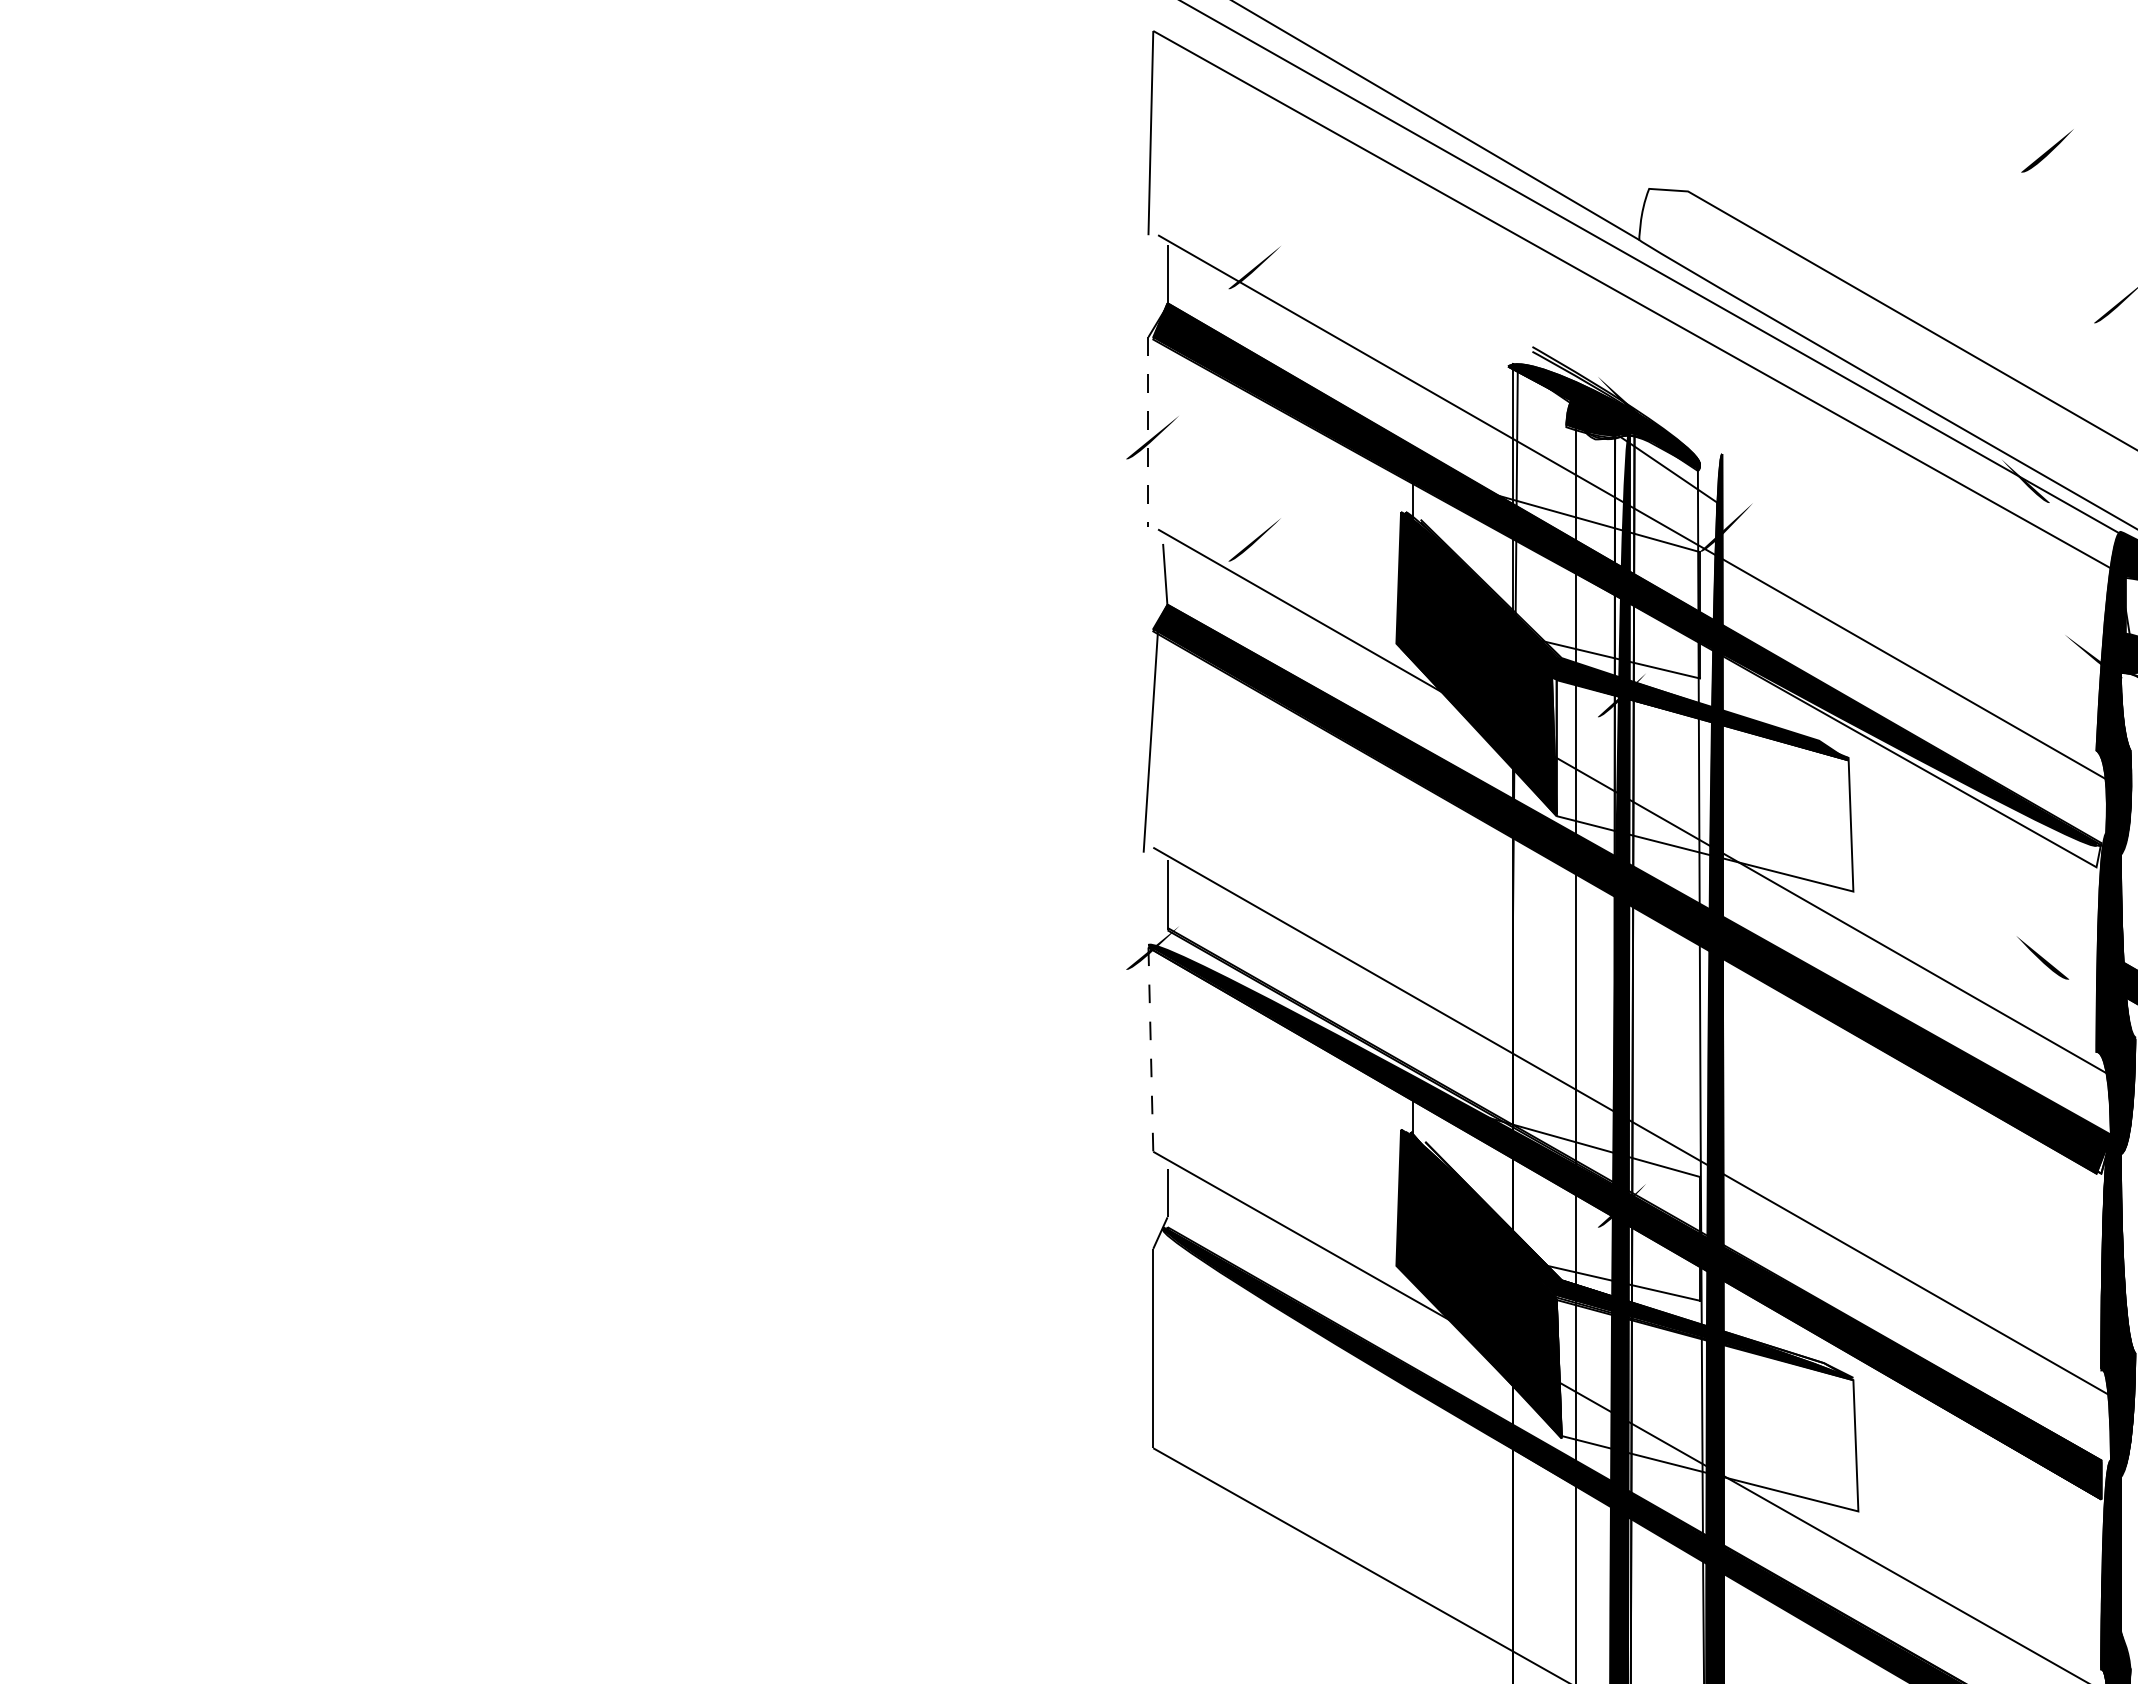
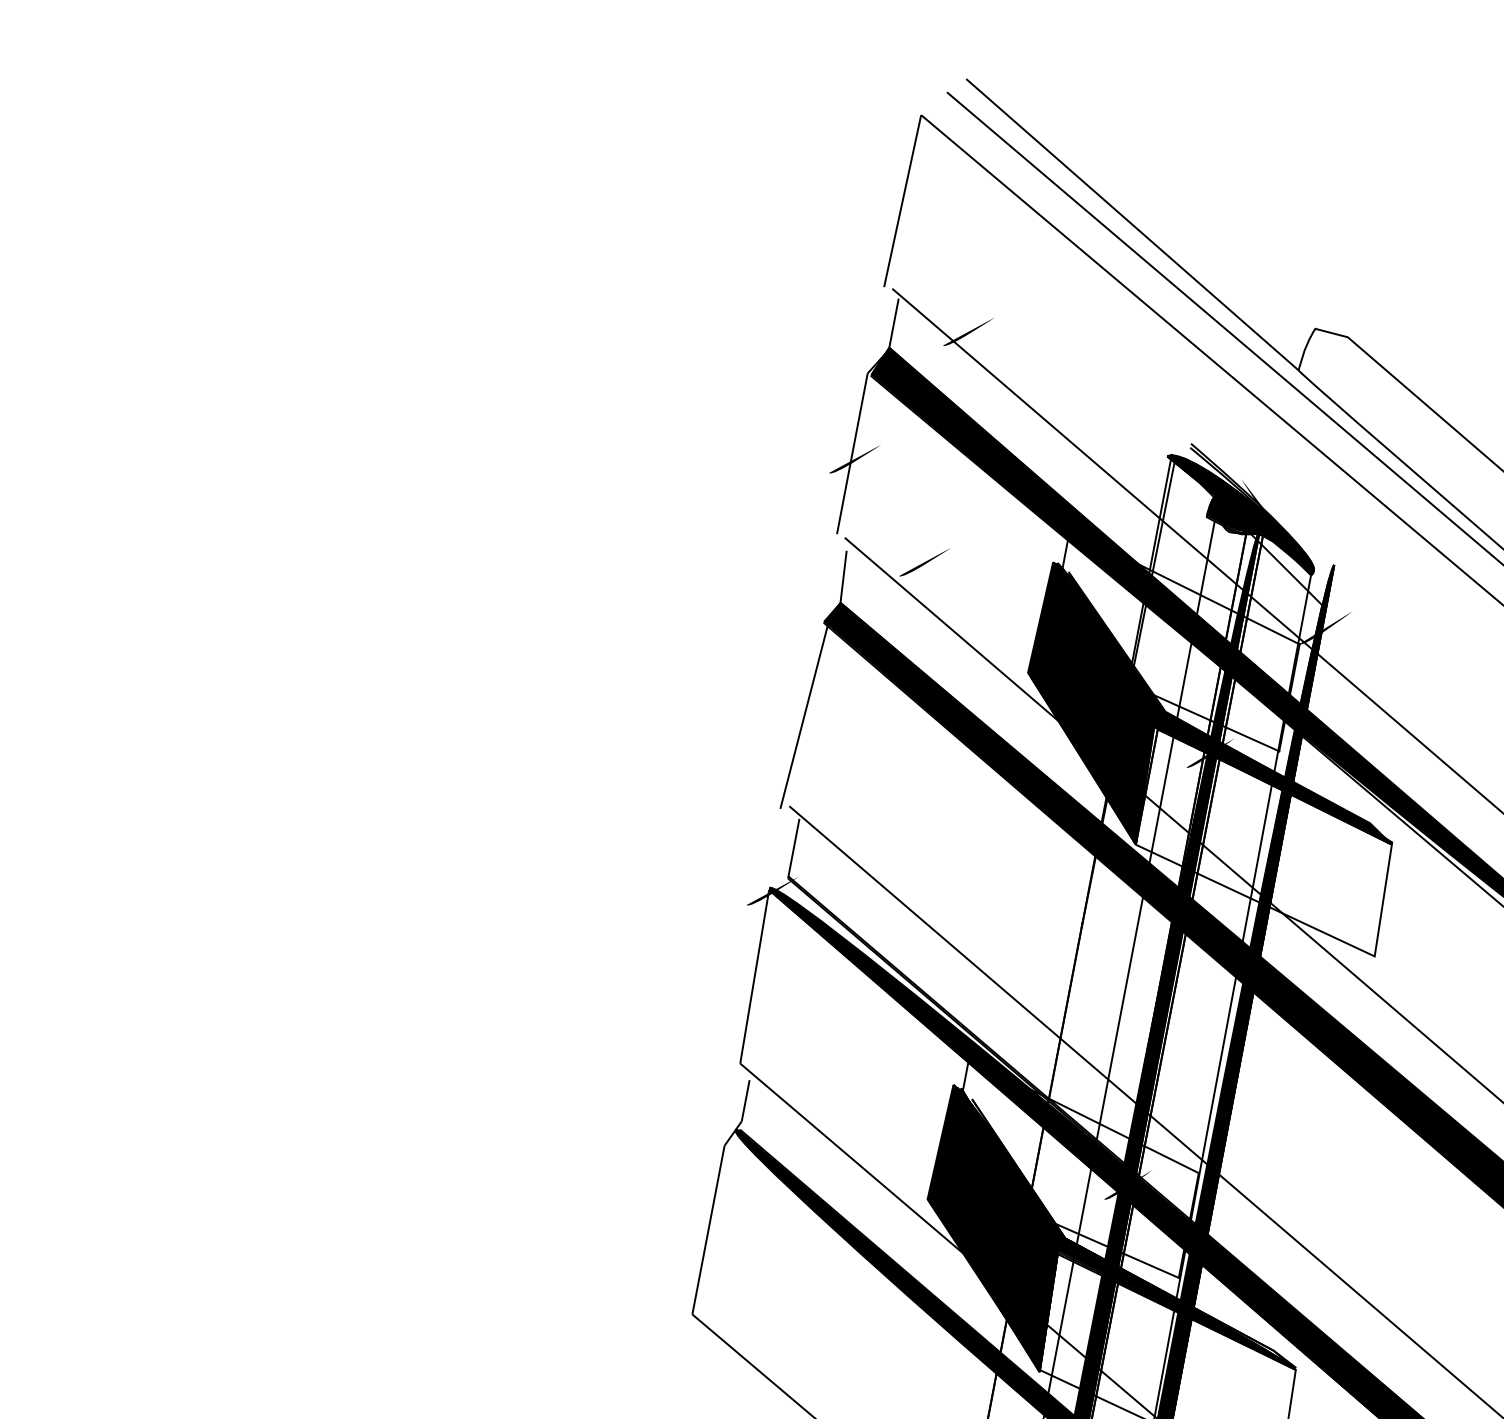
line: (1148, 432) -> (852, 454), dashed -> solid
line: (1150, 1050) -> (754, 977), dashed -> solid

